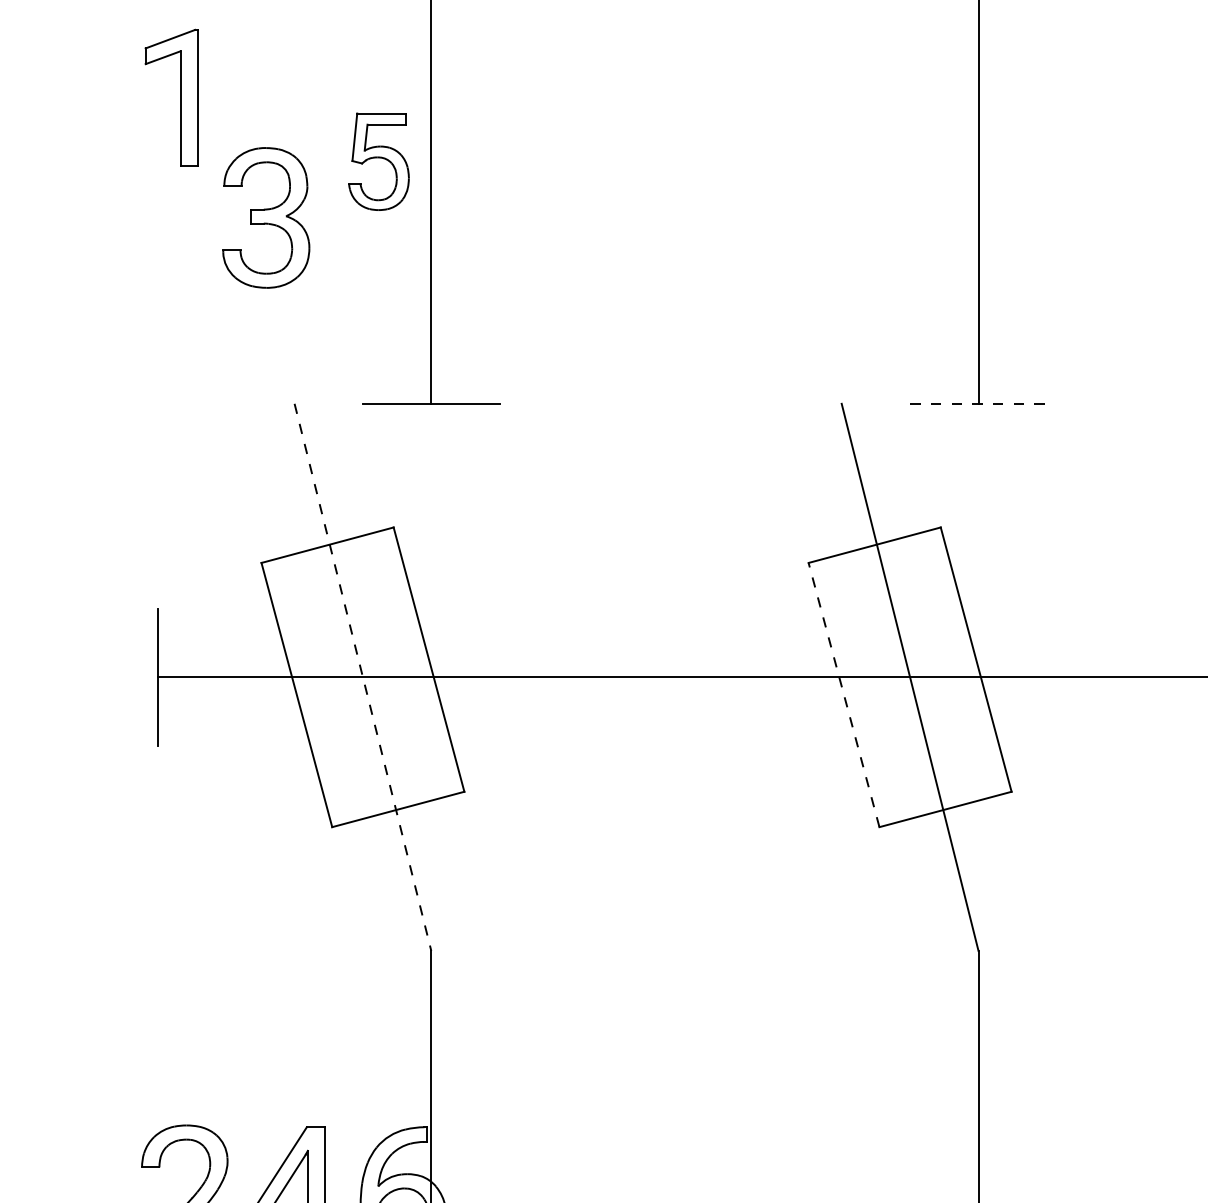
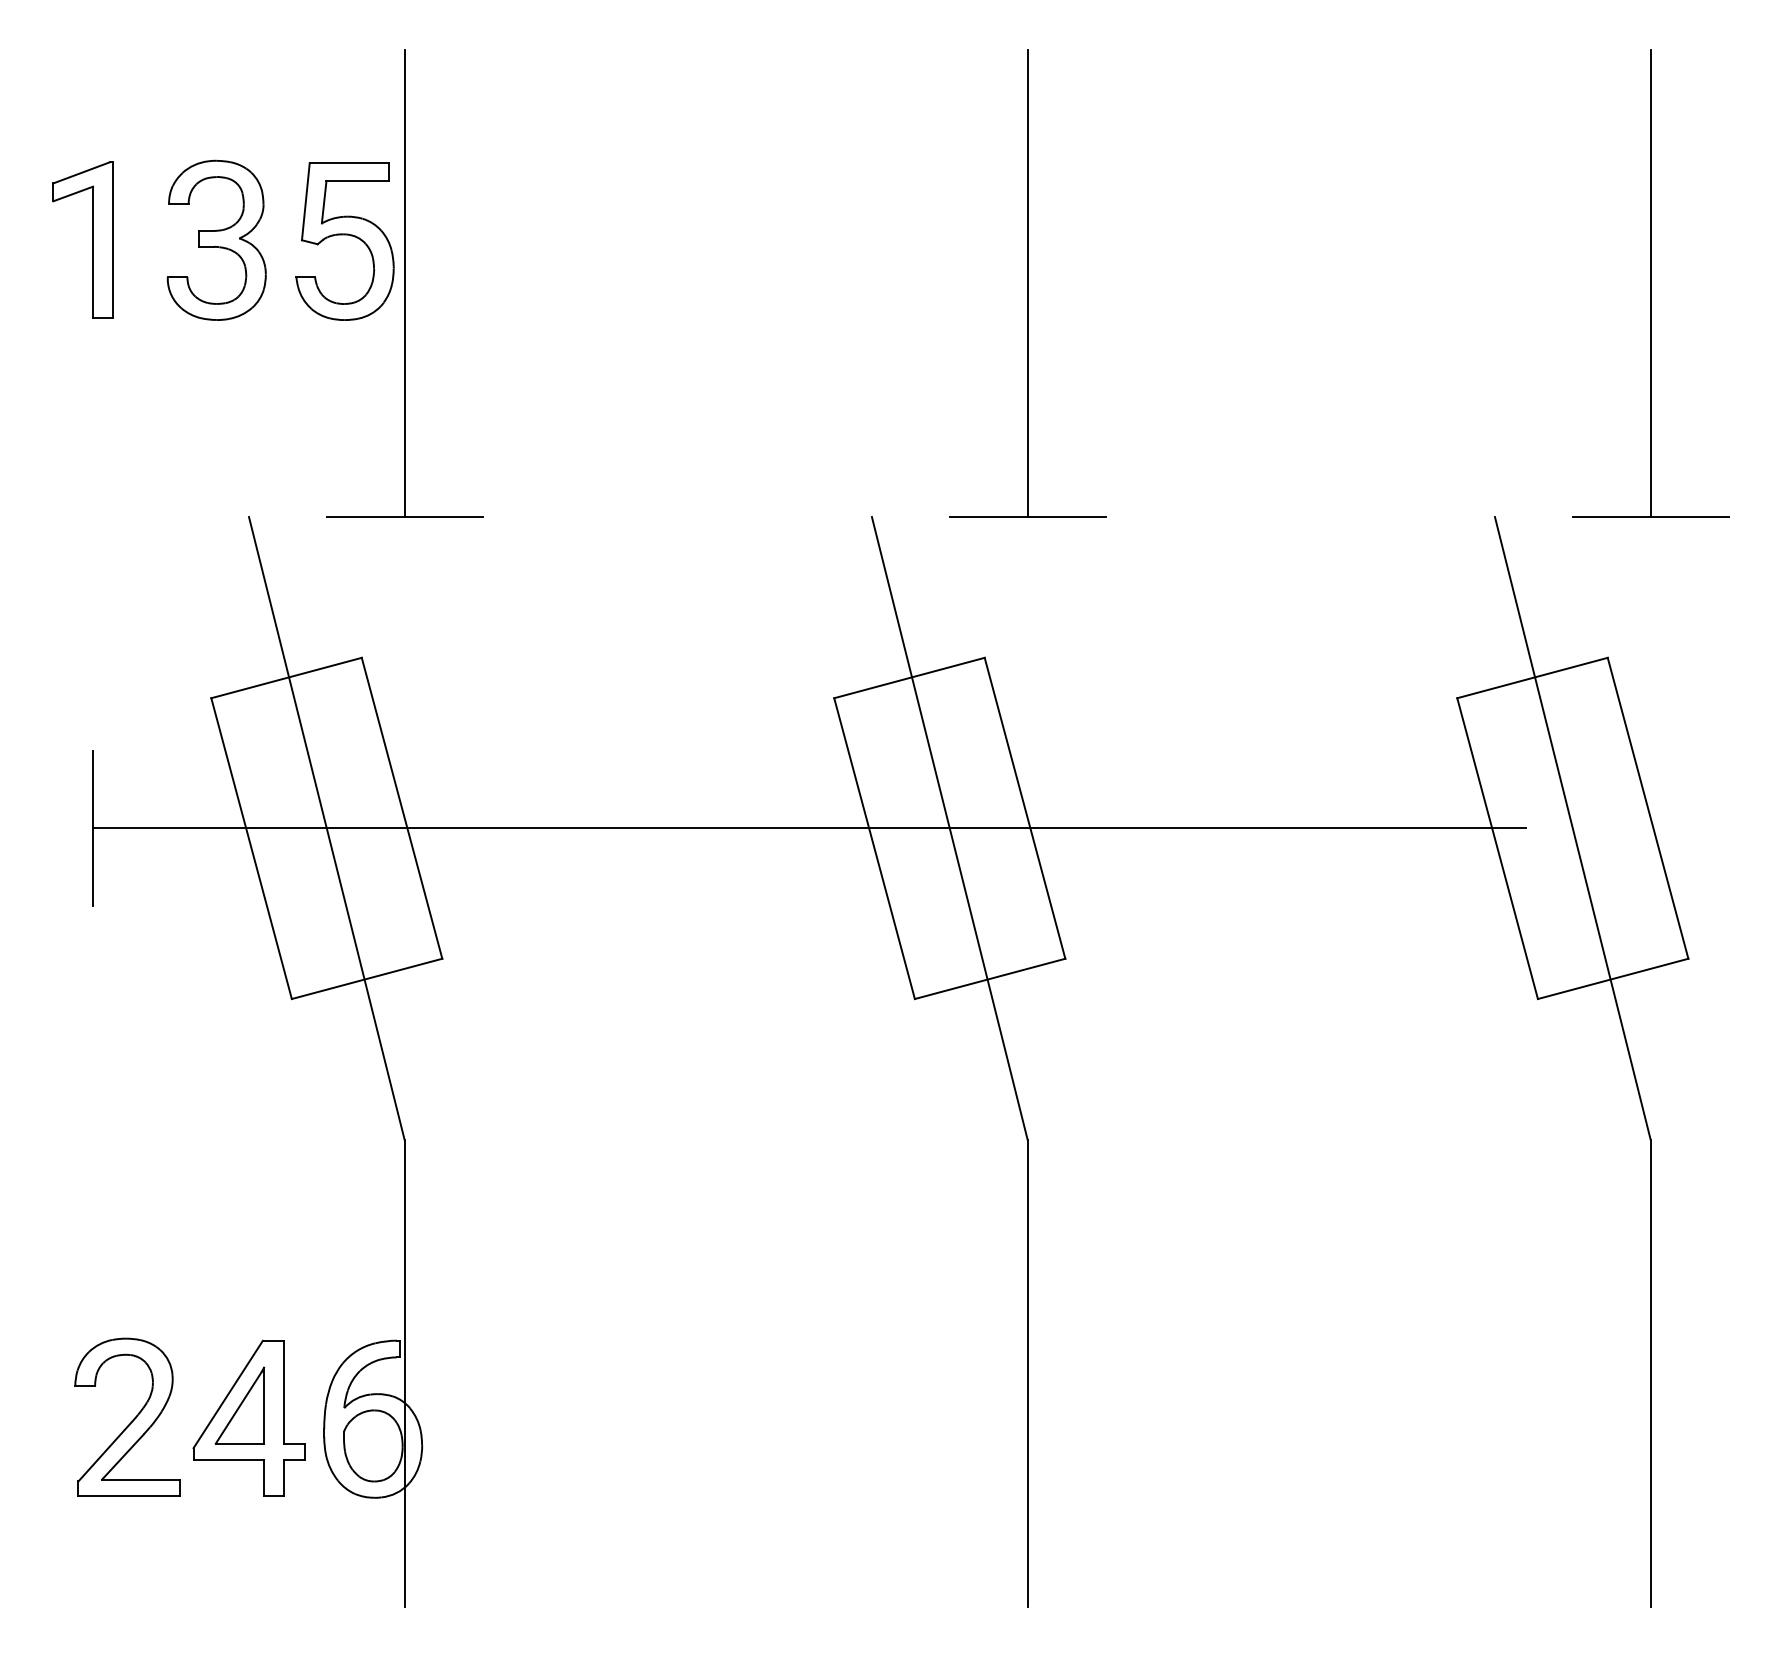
part: (179, 97) -> (92, 239), moved
part: (378, 161) -> (344, 241), size x1.43
part: (266, 217) -> (216, 239), moved
line: (978, 404) -> (1027, 517), dashed -> solid
line: (362, 677) -> (326, 828), dashed -> solid
line: (843, 694) -> (874, 848), dashed -> solid

